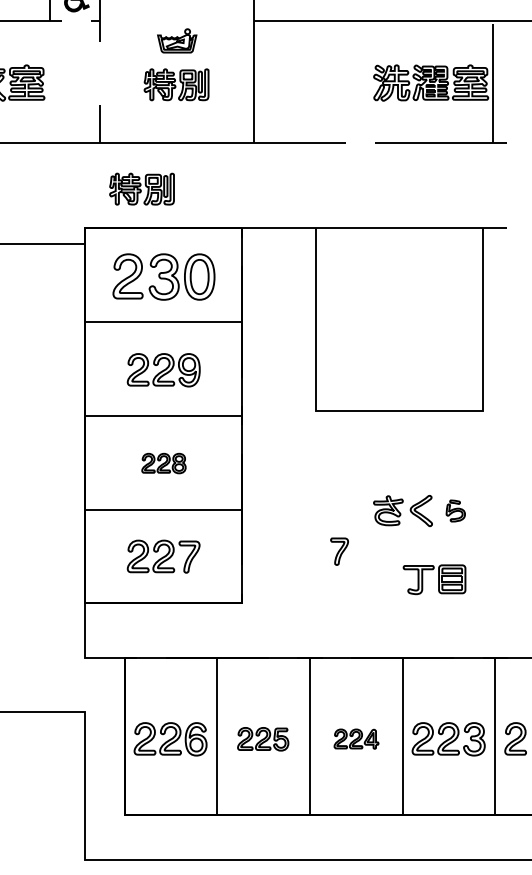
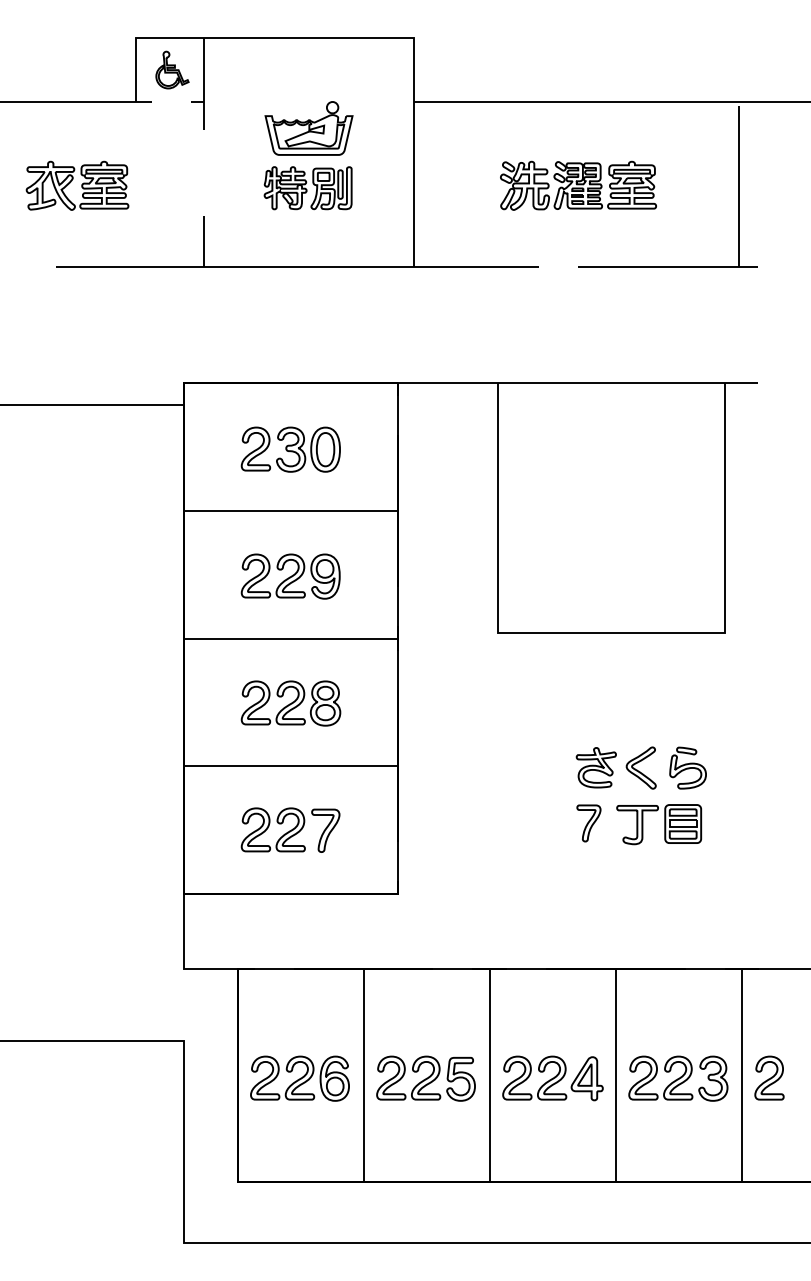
part: (176, 40) -> (308, 128), size x1.67
part: (431, 82) -> (578, 185), moved
part: (141, 189) -> (260, 330), removed
part: (163, 276) -> (290, 449), size x0.71
part: (163, 463) -> (290, 703), size x1.67
part: (455, 510) -> (687, 767), size x1.43
part: (339, 551) -> (588, 823), moved
part: (434, 579) -> (659, 824), moved
part: (262, 739) -> (425, 1078), size x1.43
part: (356, 739) -> (552, 1078), size x1.67

